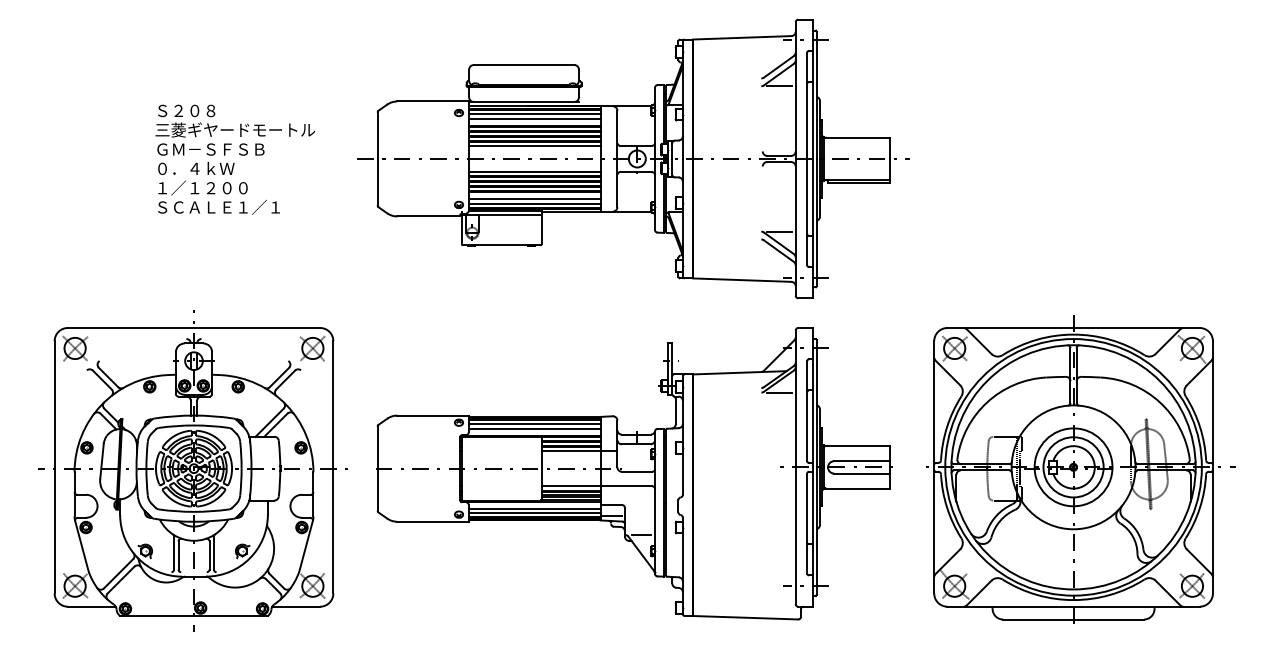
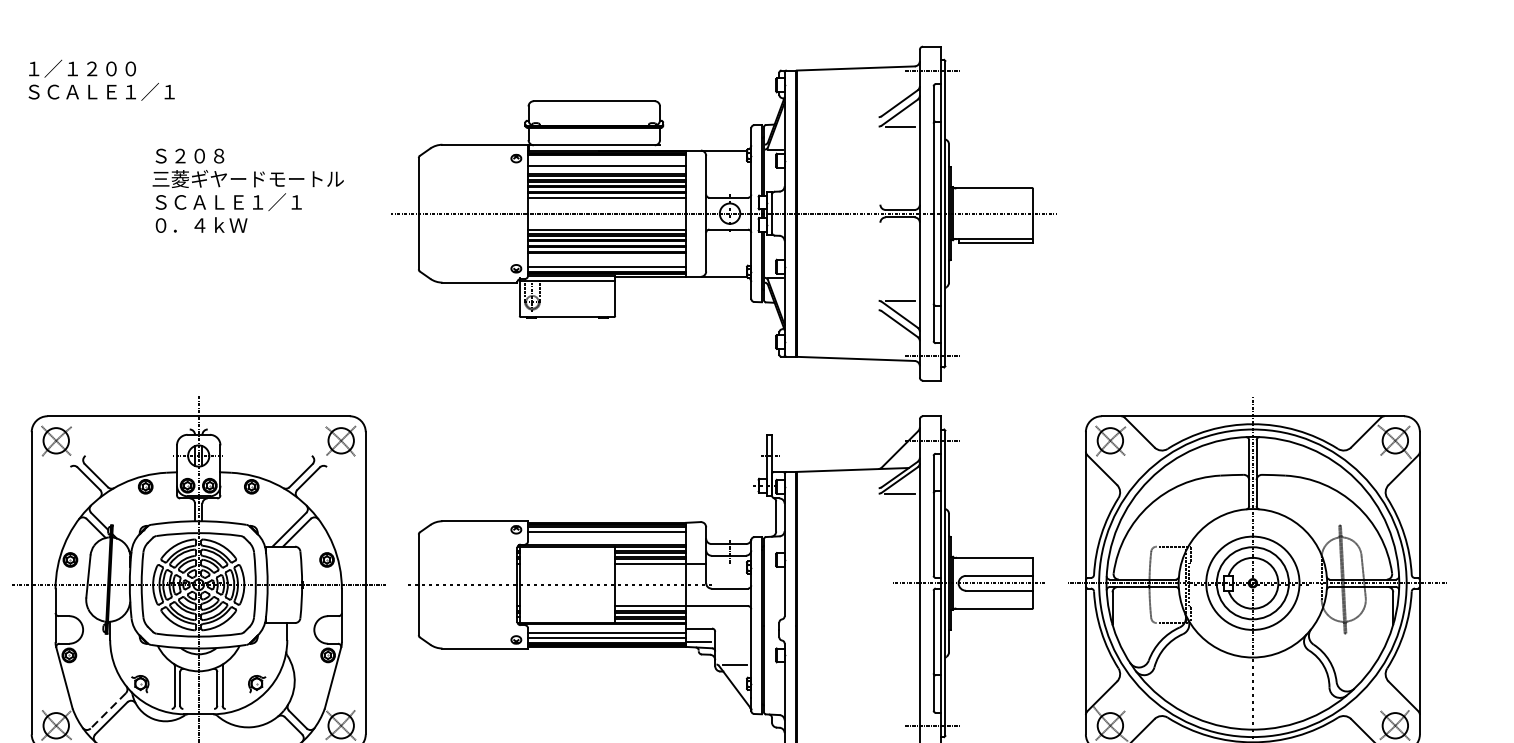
line: (534, 114) -> (606, 160), removed
text: (218, 149) -> (228, 202), ＧＭ－ＳＦＳＢ -> ＳＣＡＬＥ１／１
text: (218, 197) -> (101, 80), moved
line: (534, 199) -> (606, 262), removed
line: (534, 428) -> (606, 536), removed
line: (118, 573) -> (108, 710), solid -> dashed

